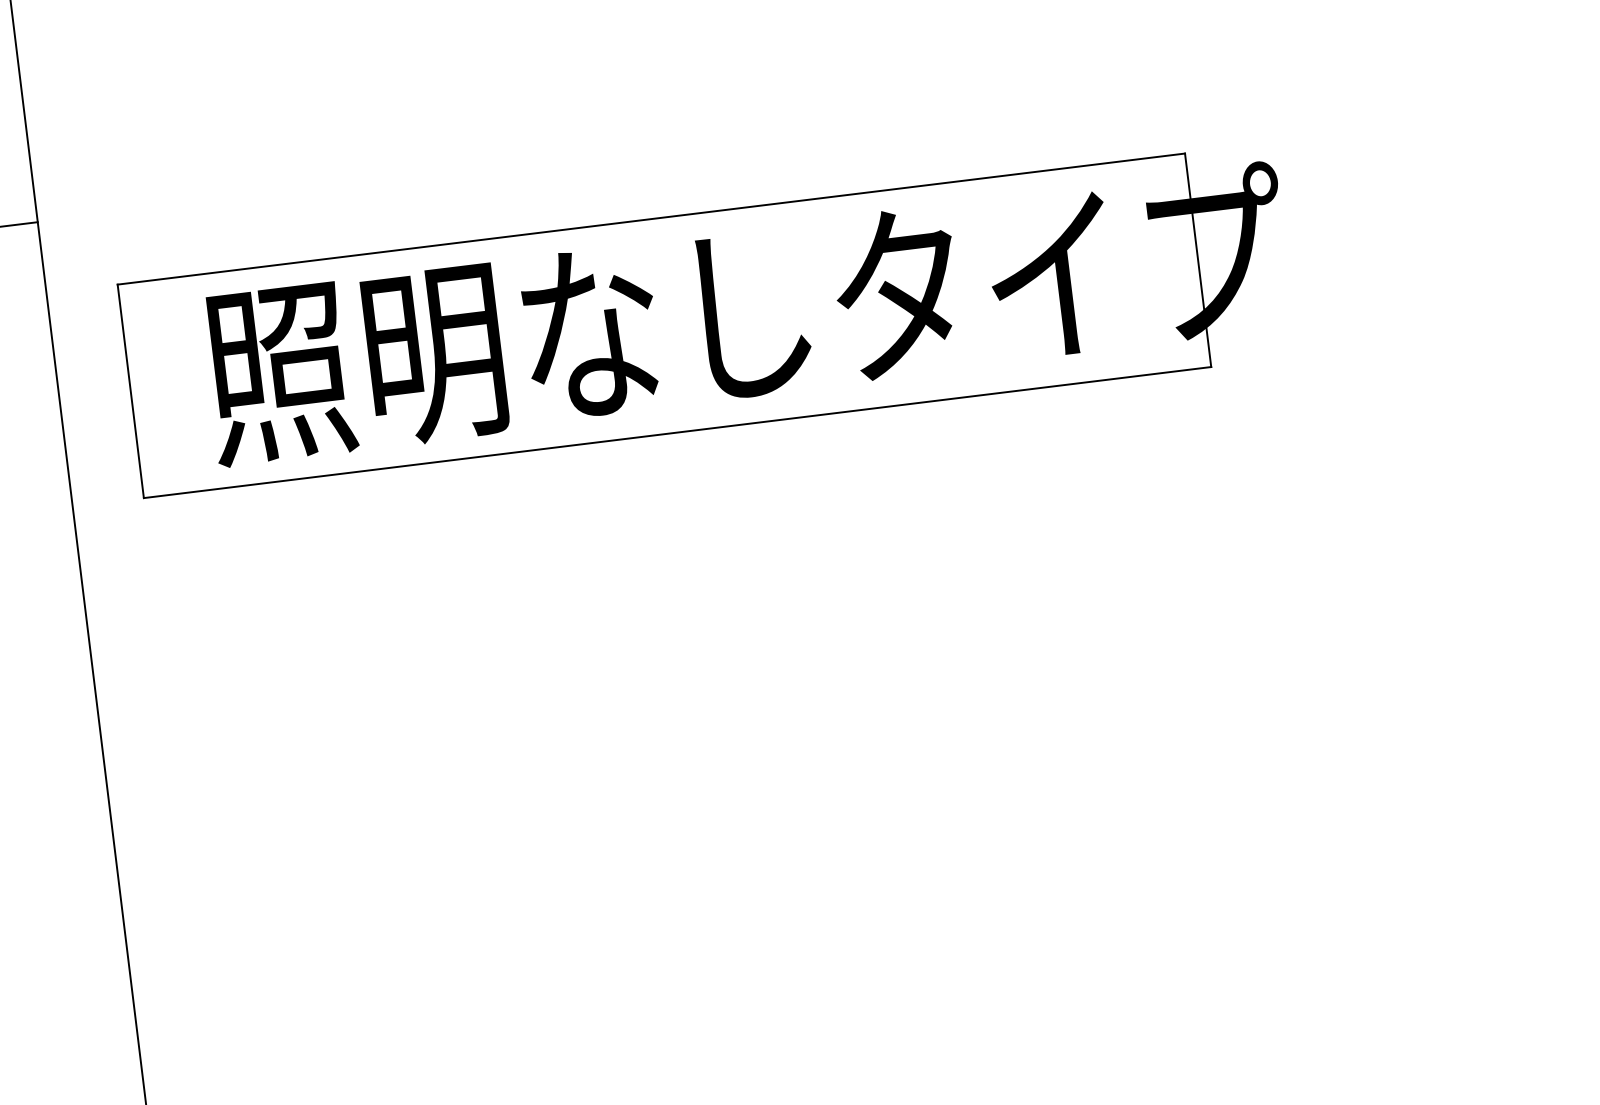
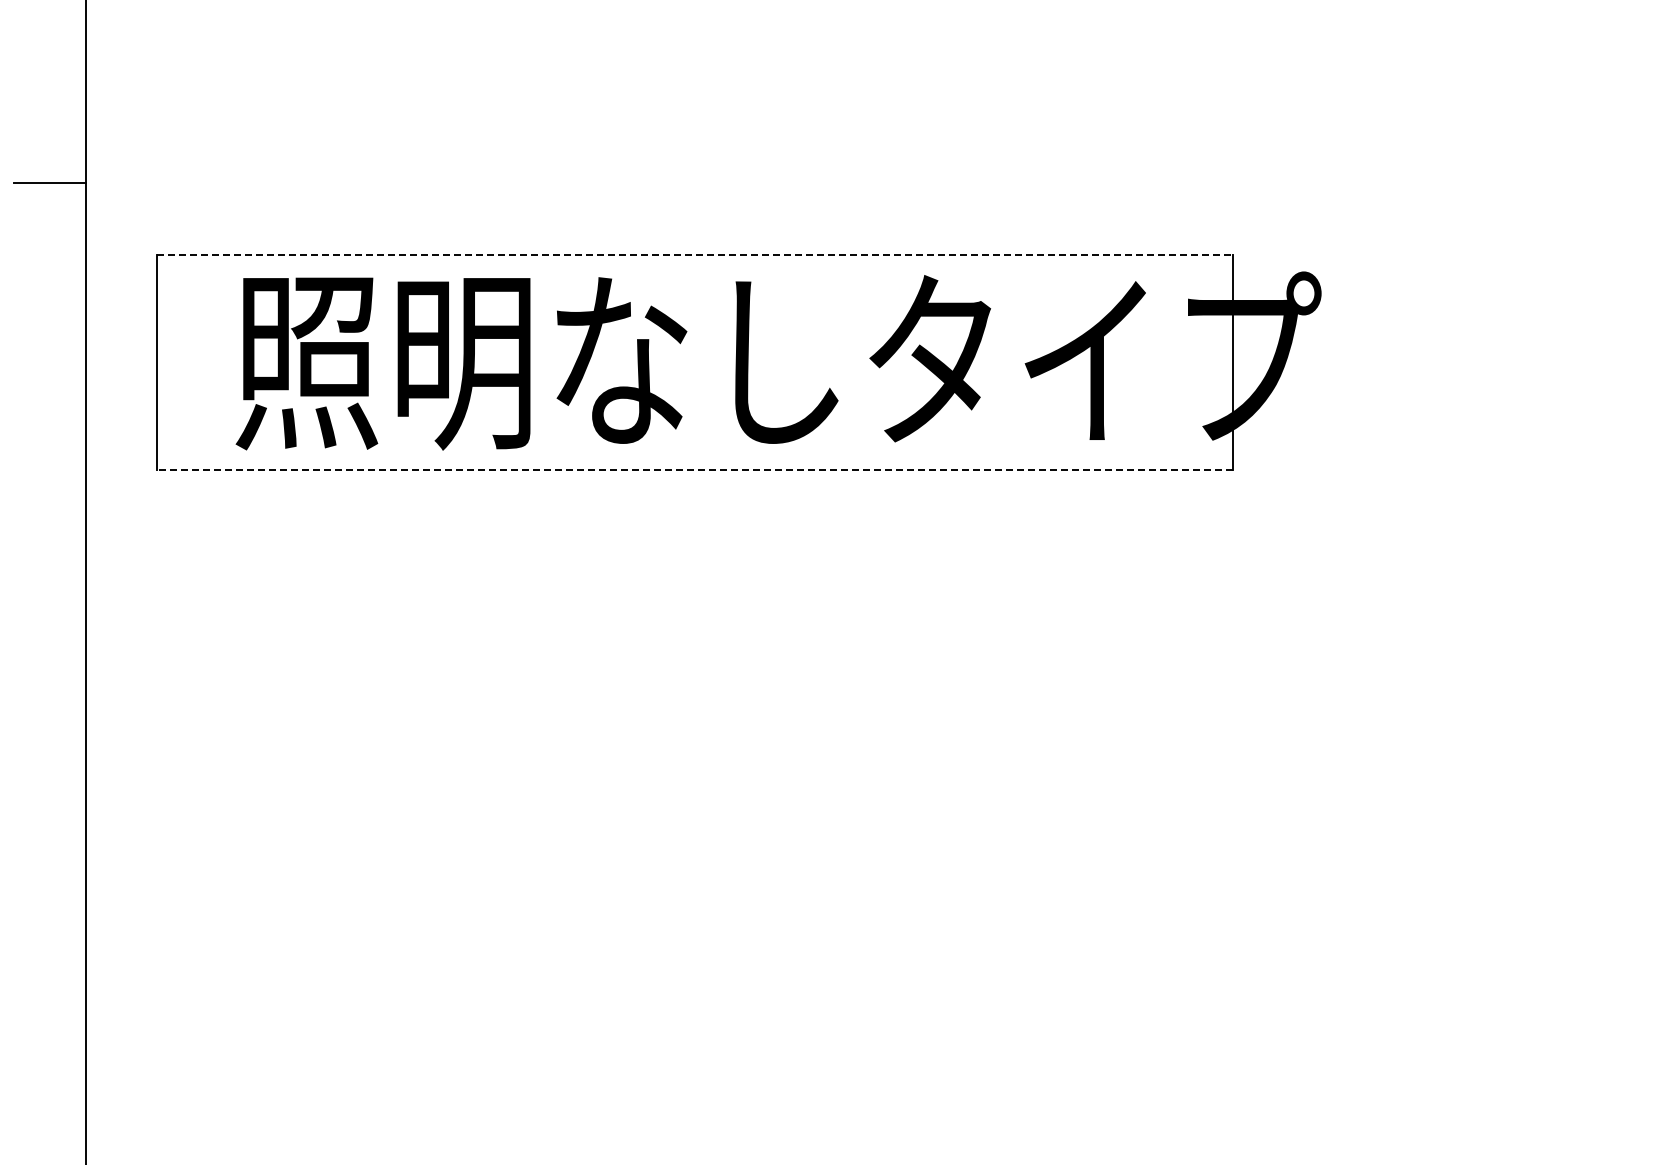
line: (651, 218) -> (695, 254), solid -> dashed
line: (677, 432) -> (695, 469), solid -> dashed

